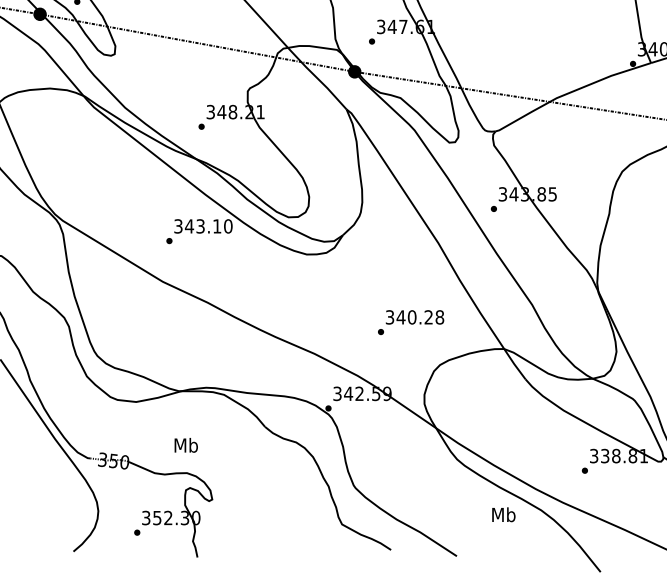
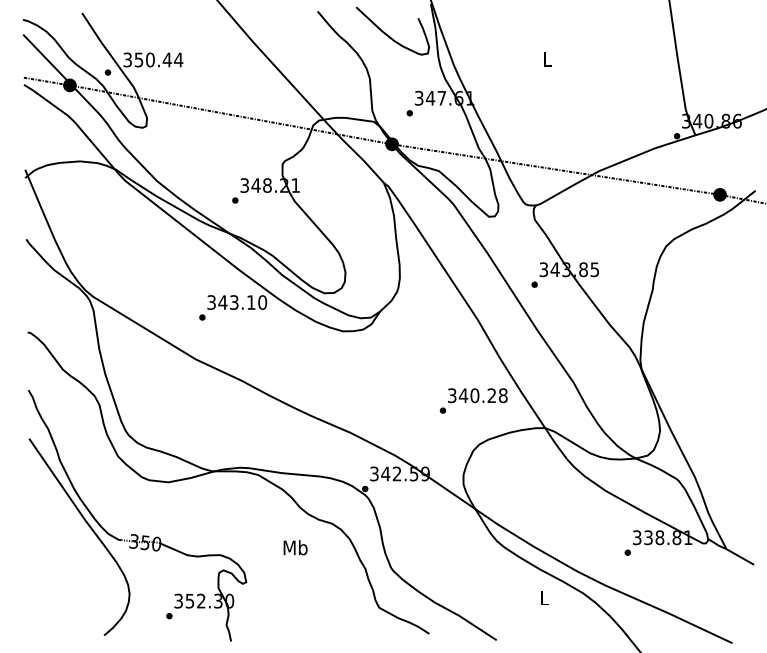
text: (410, 322) -> (473, 400), moved
text: (186, 445) -> (295, 547), moved
text: (503, 514) -> (544, 597), Mb -> L

